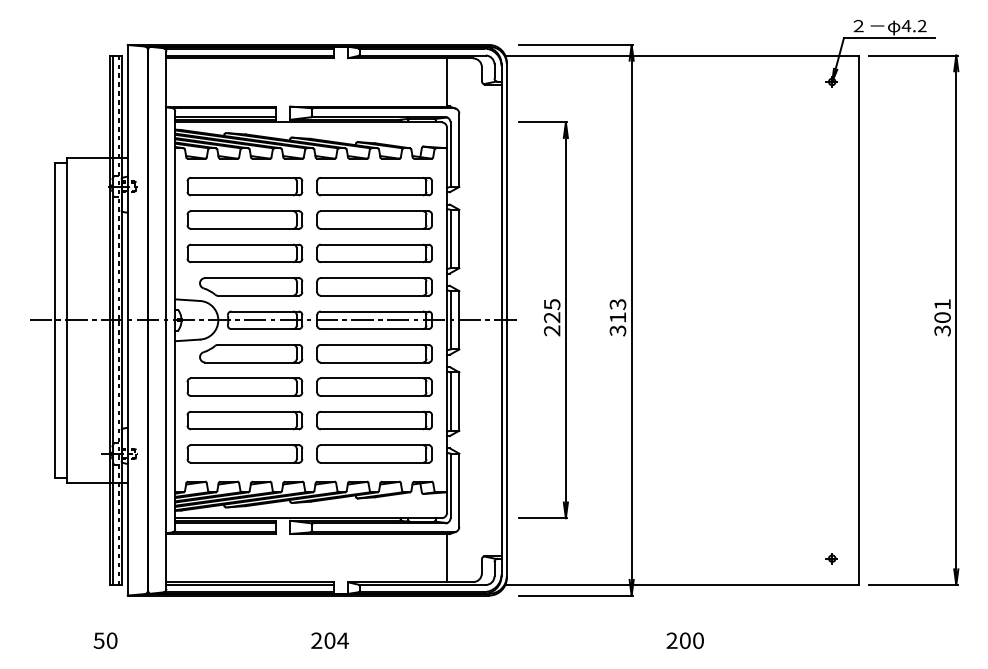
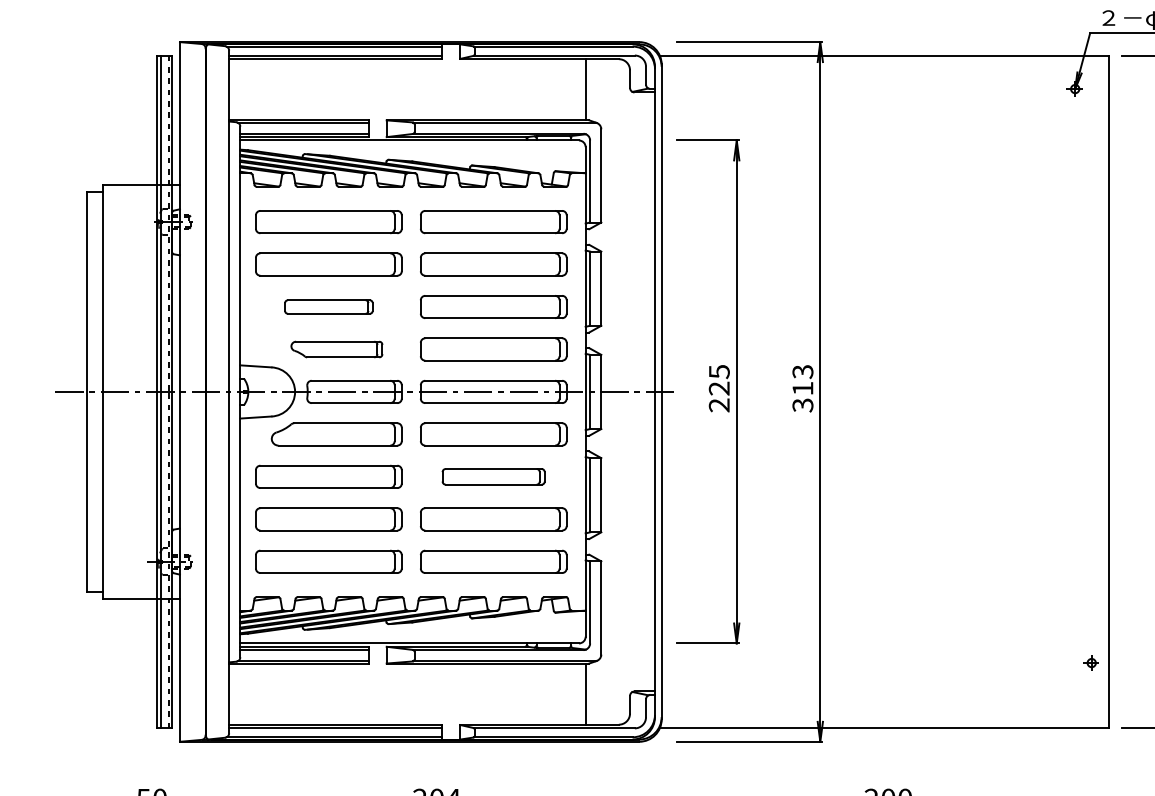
part: (244, 253) -> (328, 307), size x0.6
part: (251, 286) -> (337, 349), size x0.7
part: (374, 386) -> (493, 476), size x0.7
part: (831, 558) -> (1090, 662), moved

